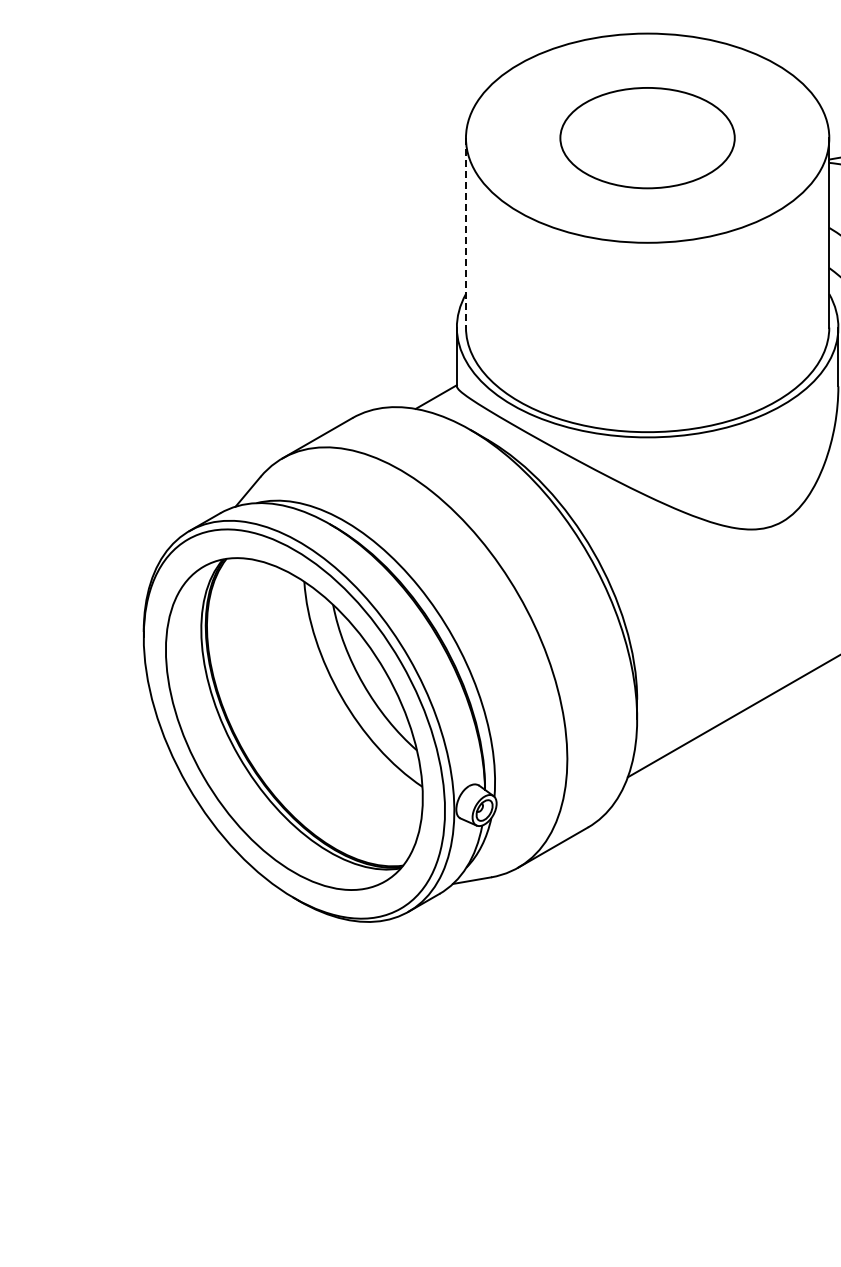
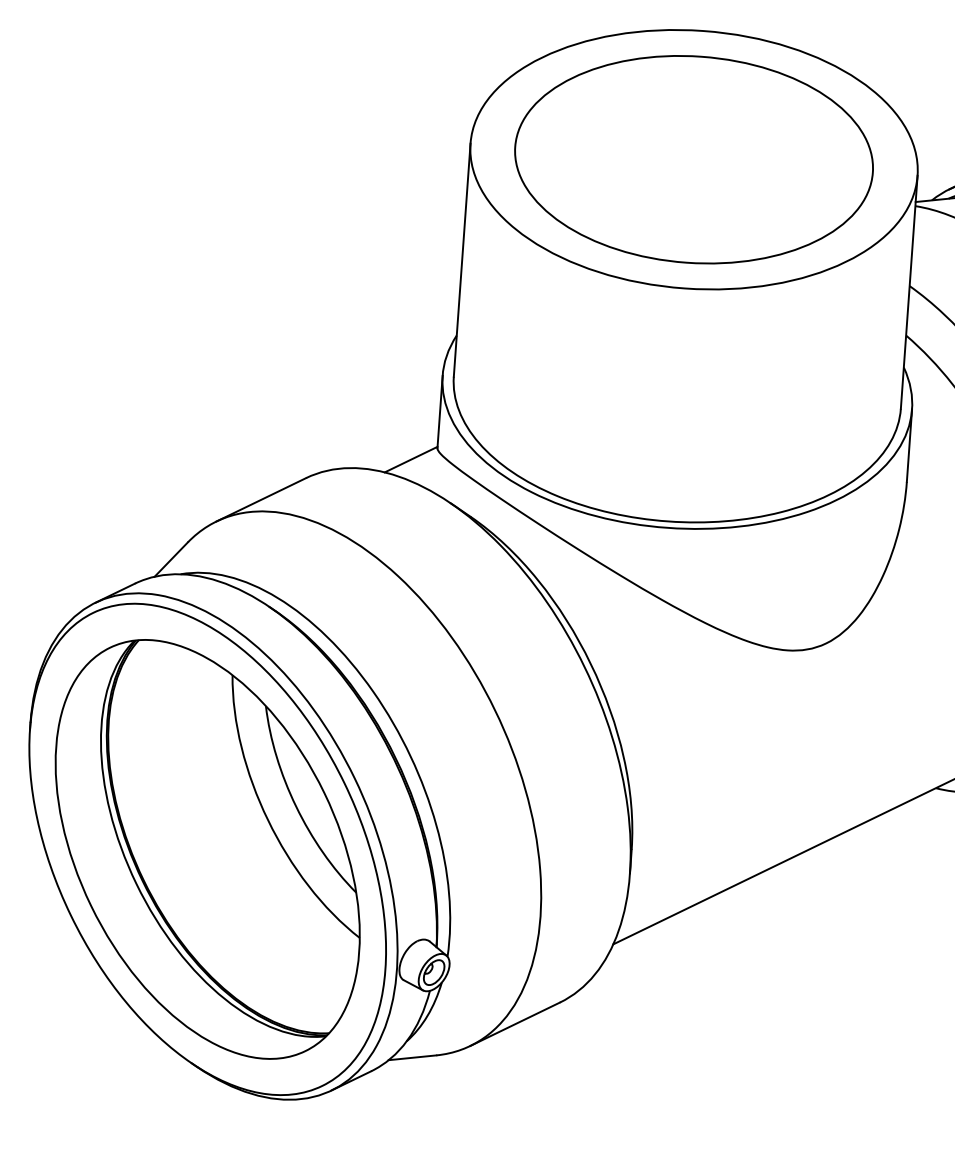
part: (647, 137) -> (693, 158), size x1.67
line: (465, 232) -> (461, 259), dashed -> solid

